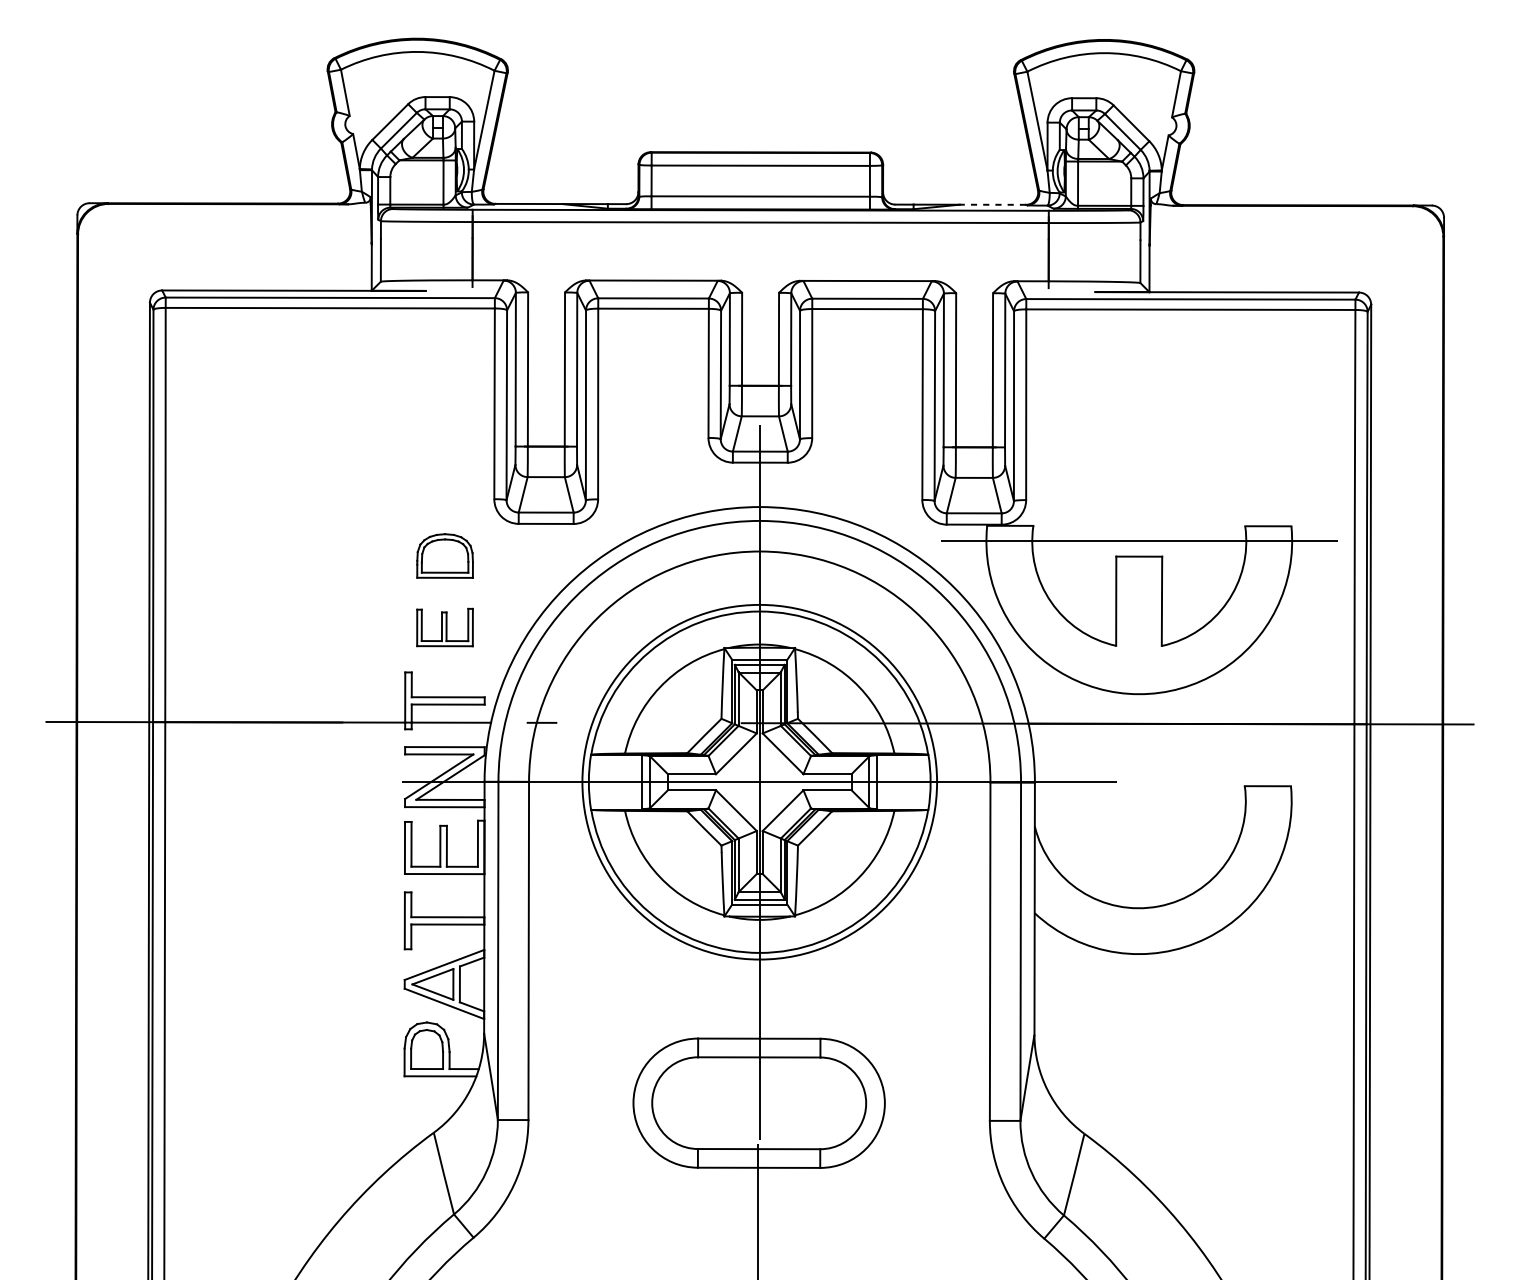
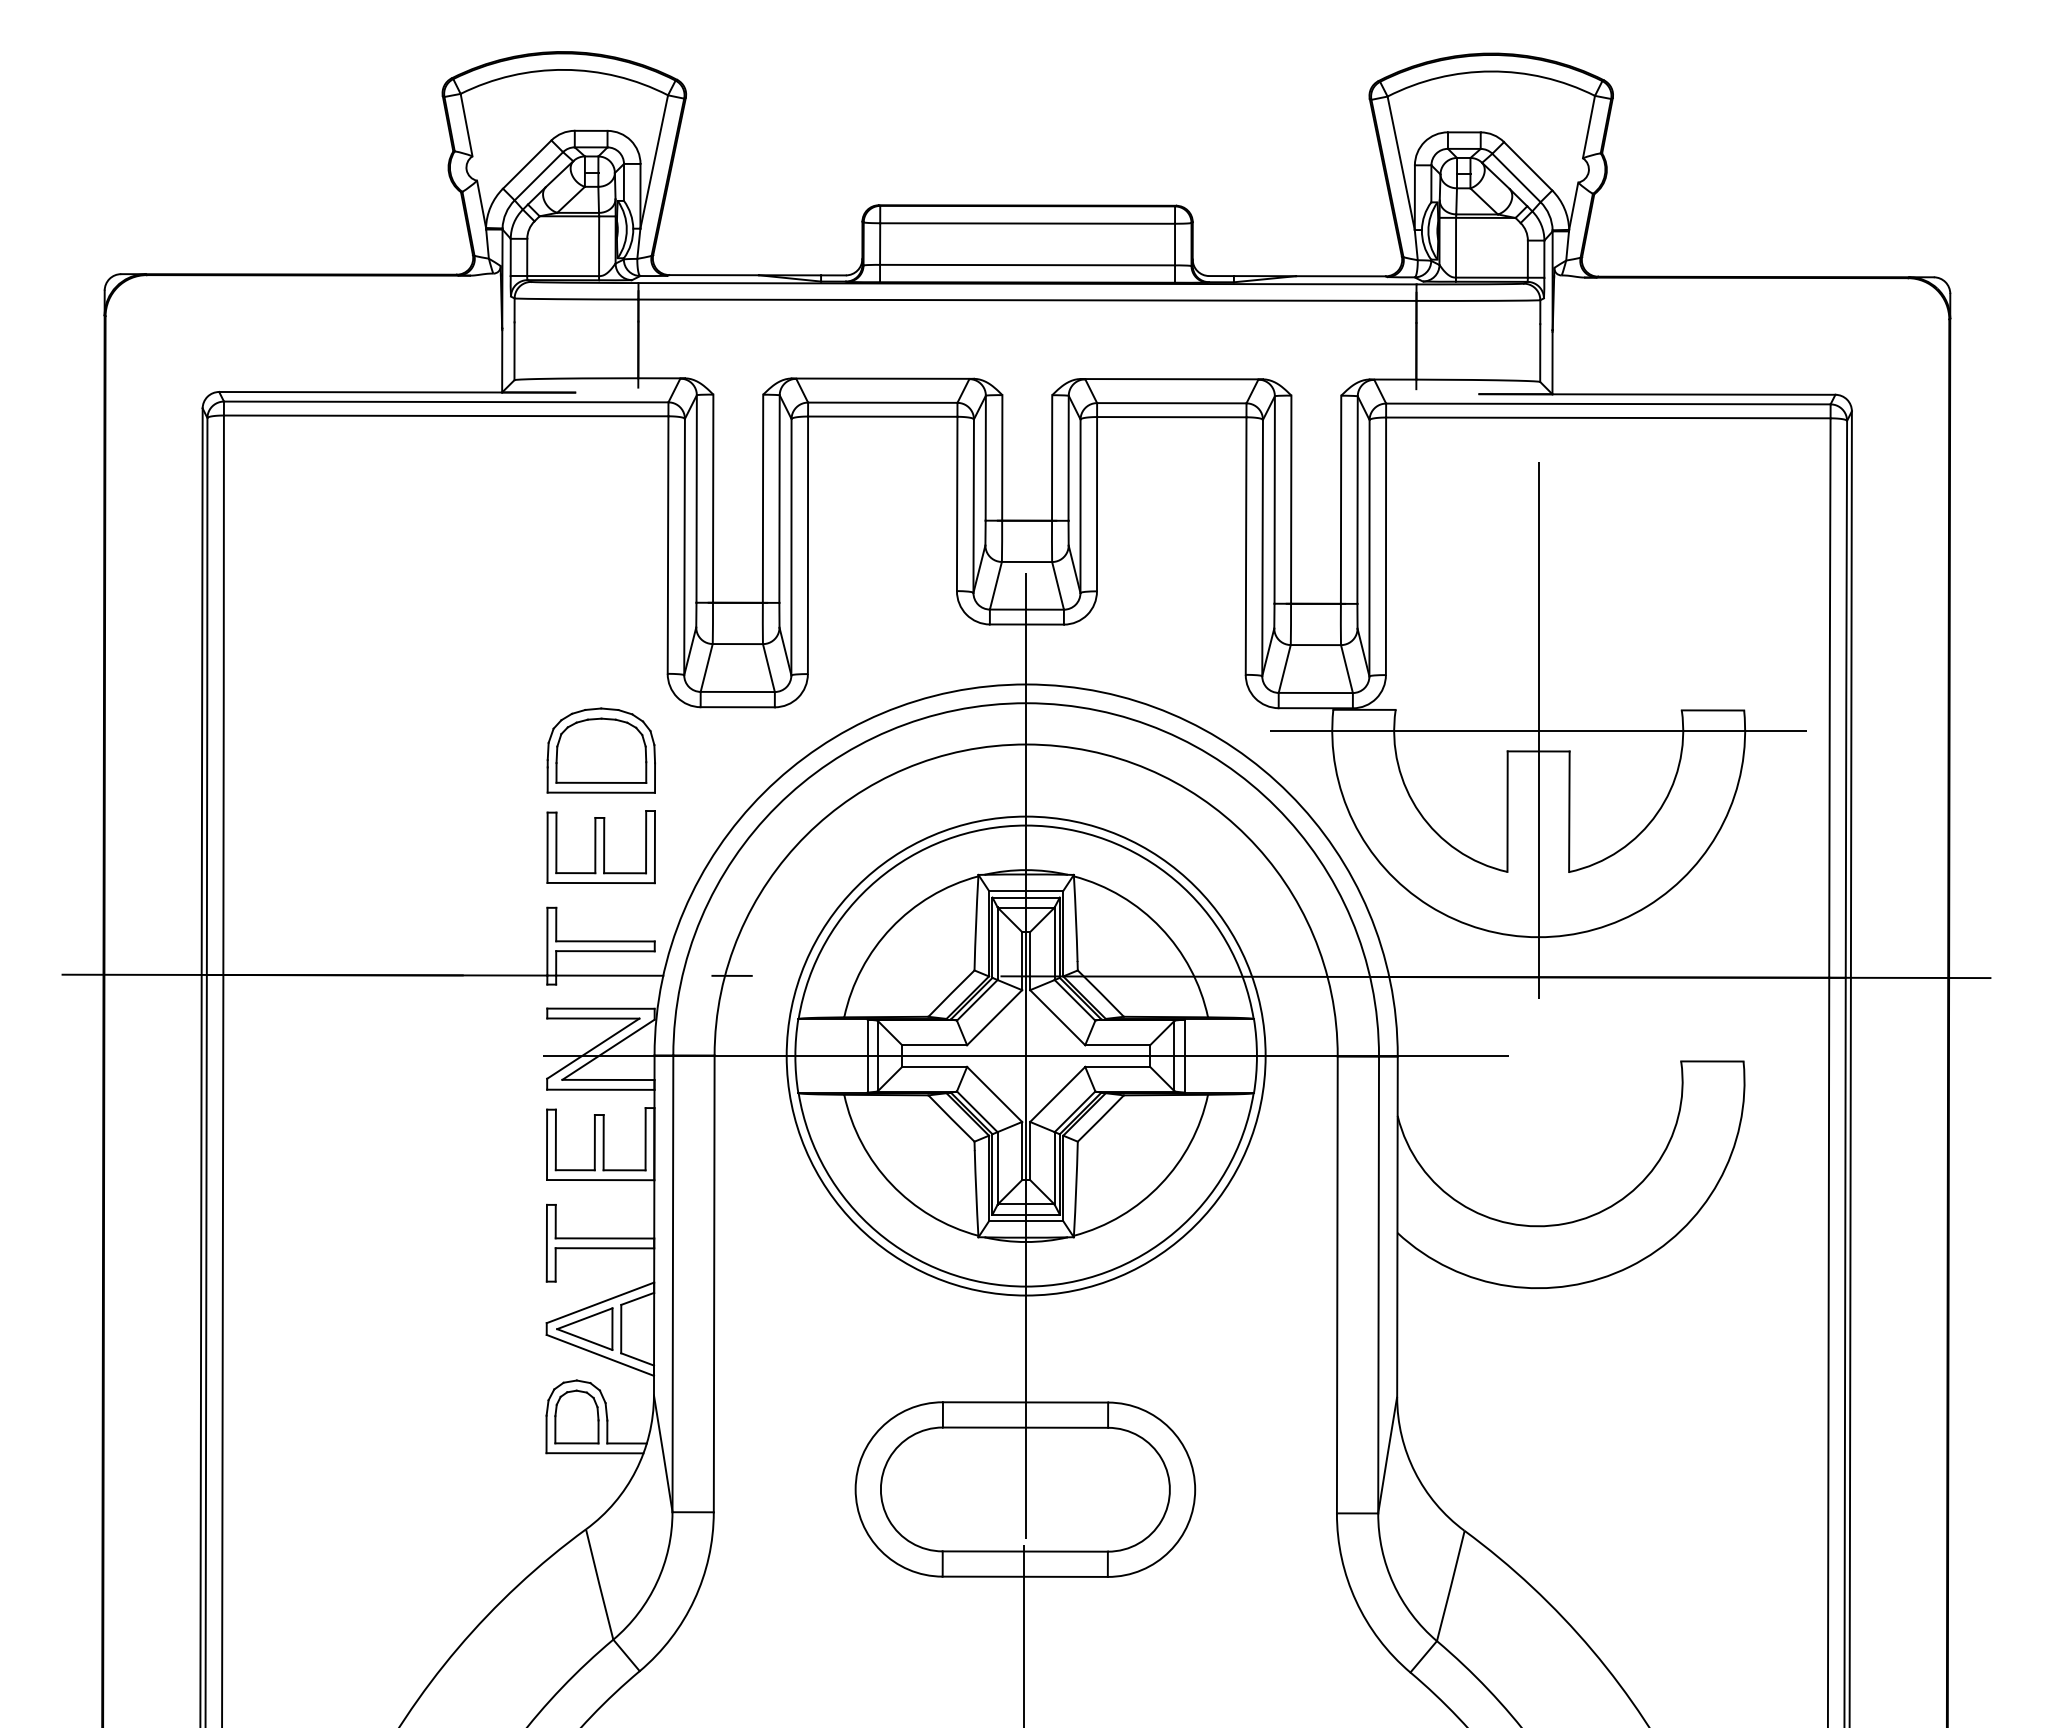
line: (992, 204) -> (1340, 276), dashed -> solid
line: (1139, 541) -> (1538, 730), added
part: (444, 555) -> (600, 750), size x1.43
part: (444, 627) -> (600, 847), size x1.43

